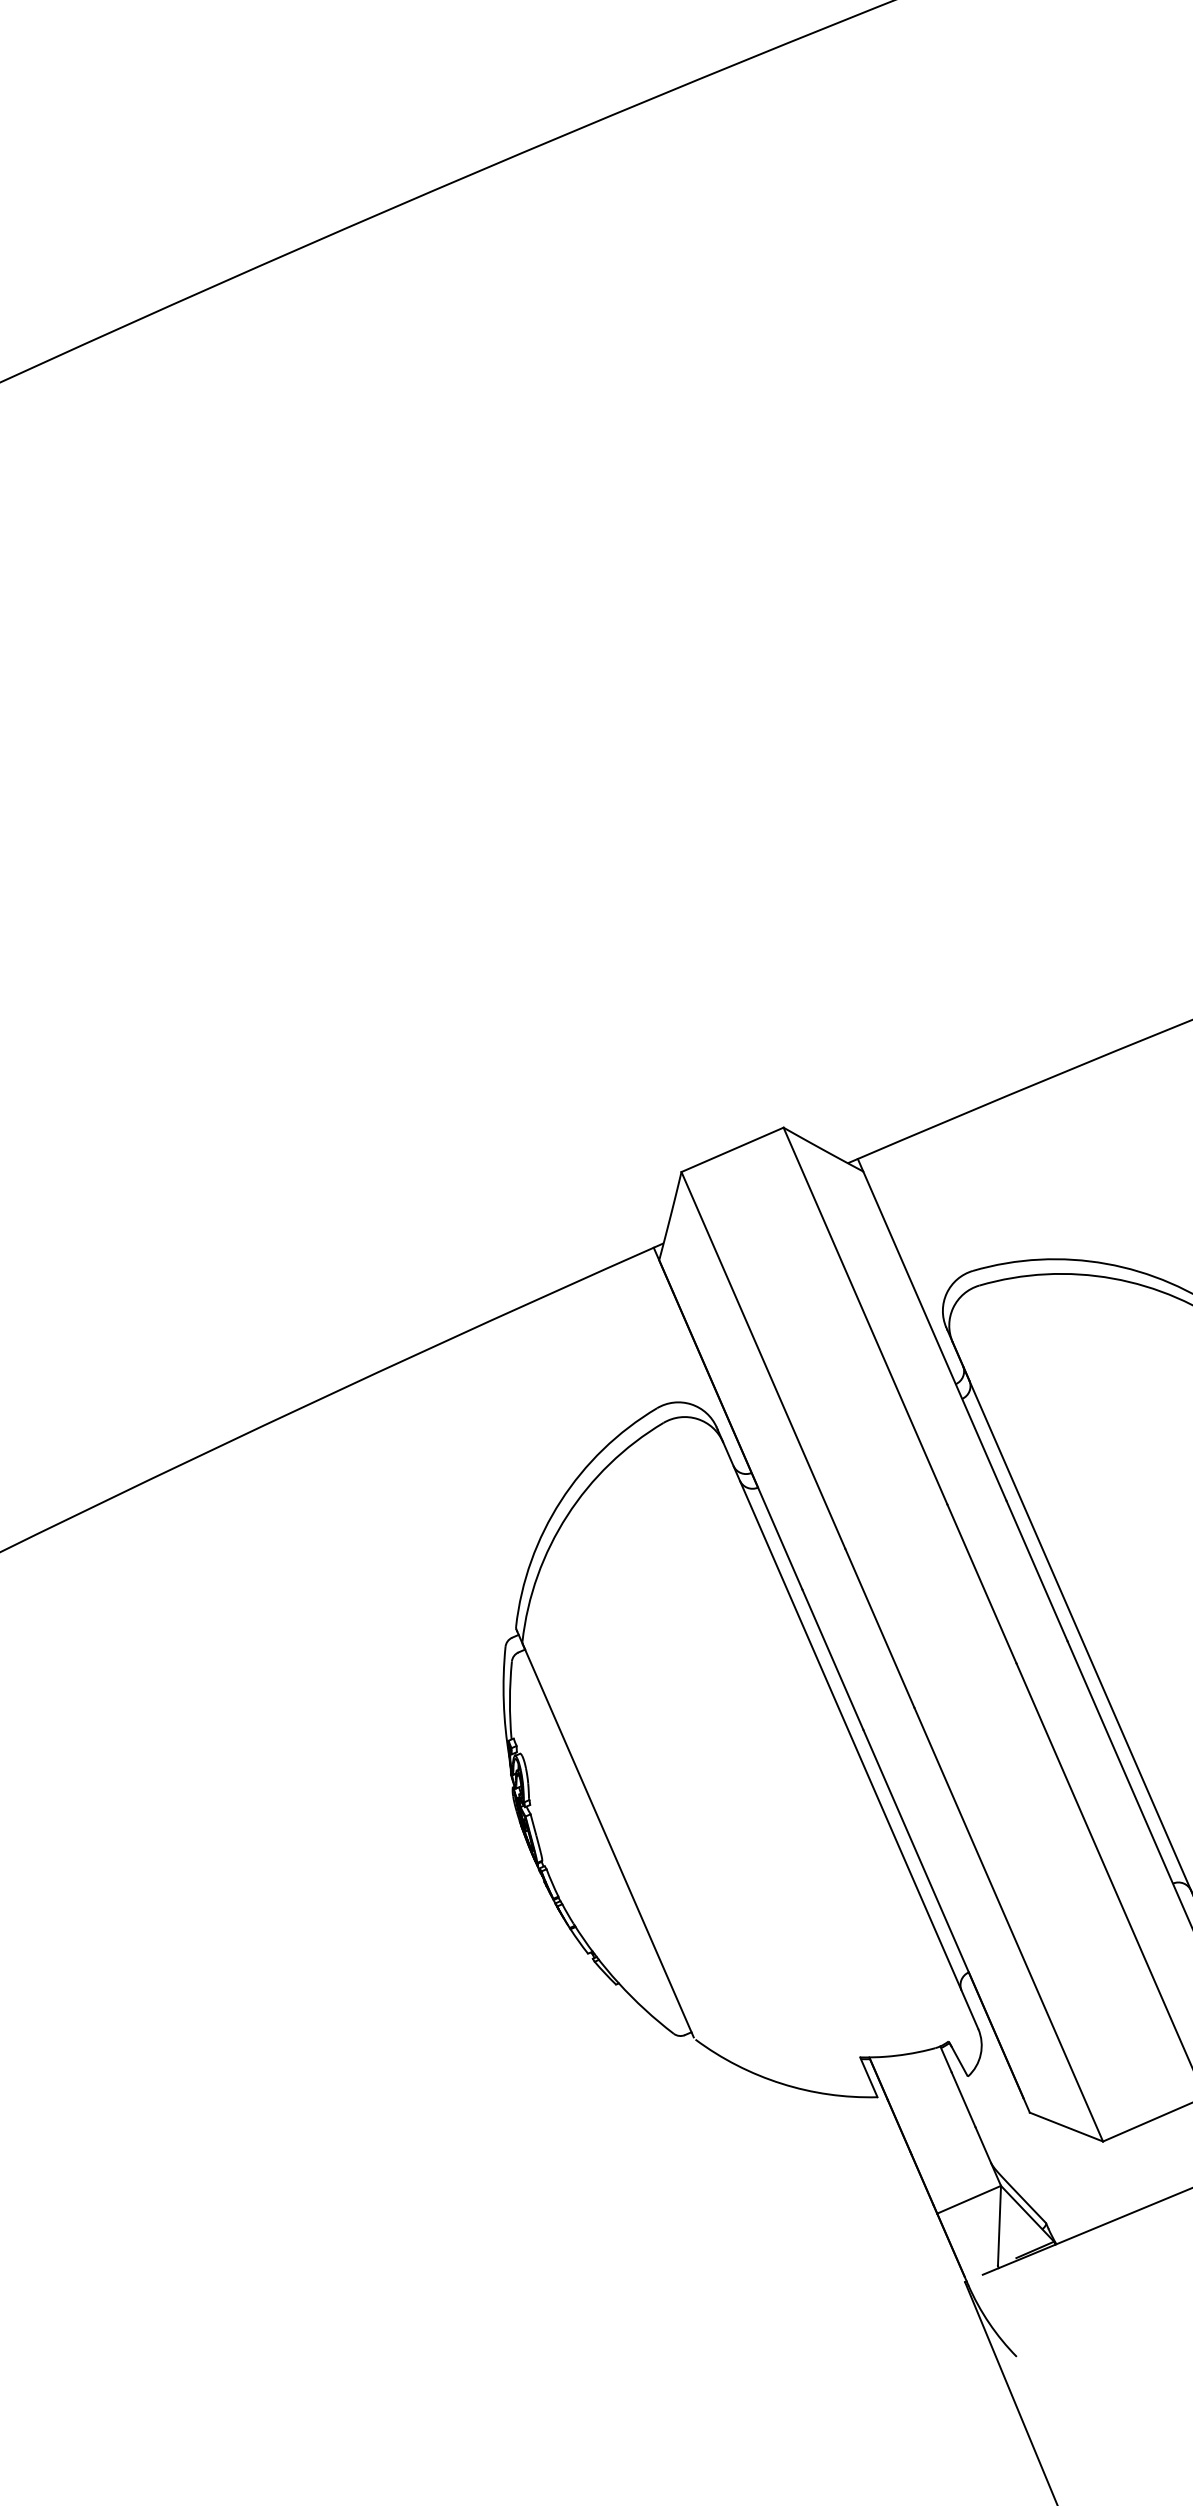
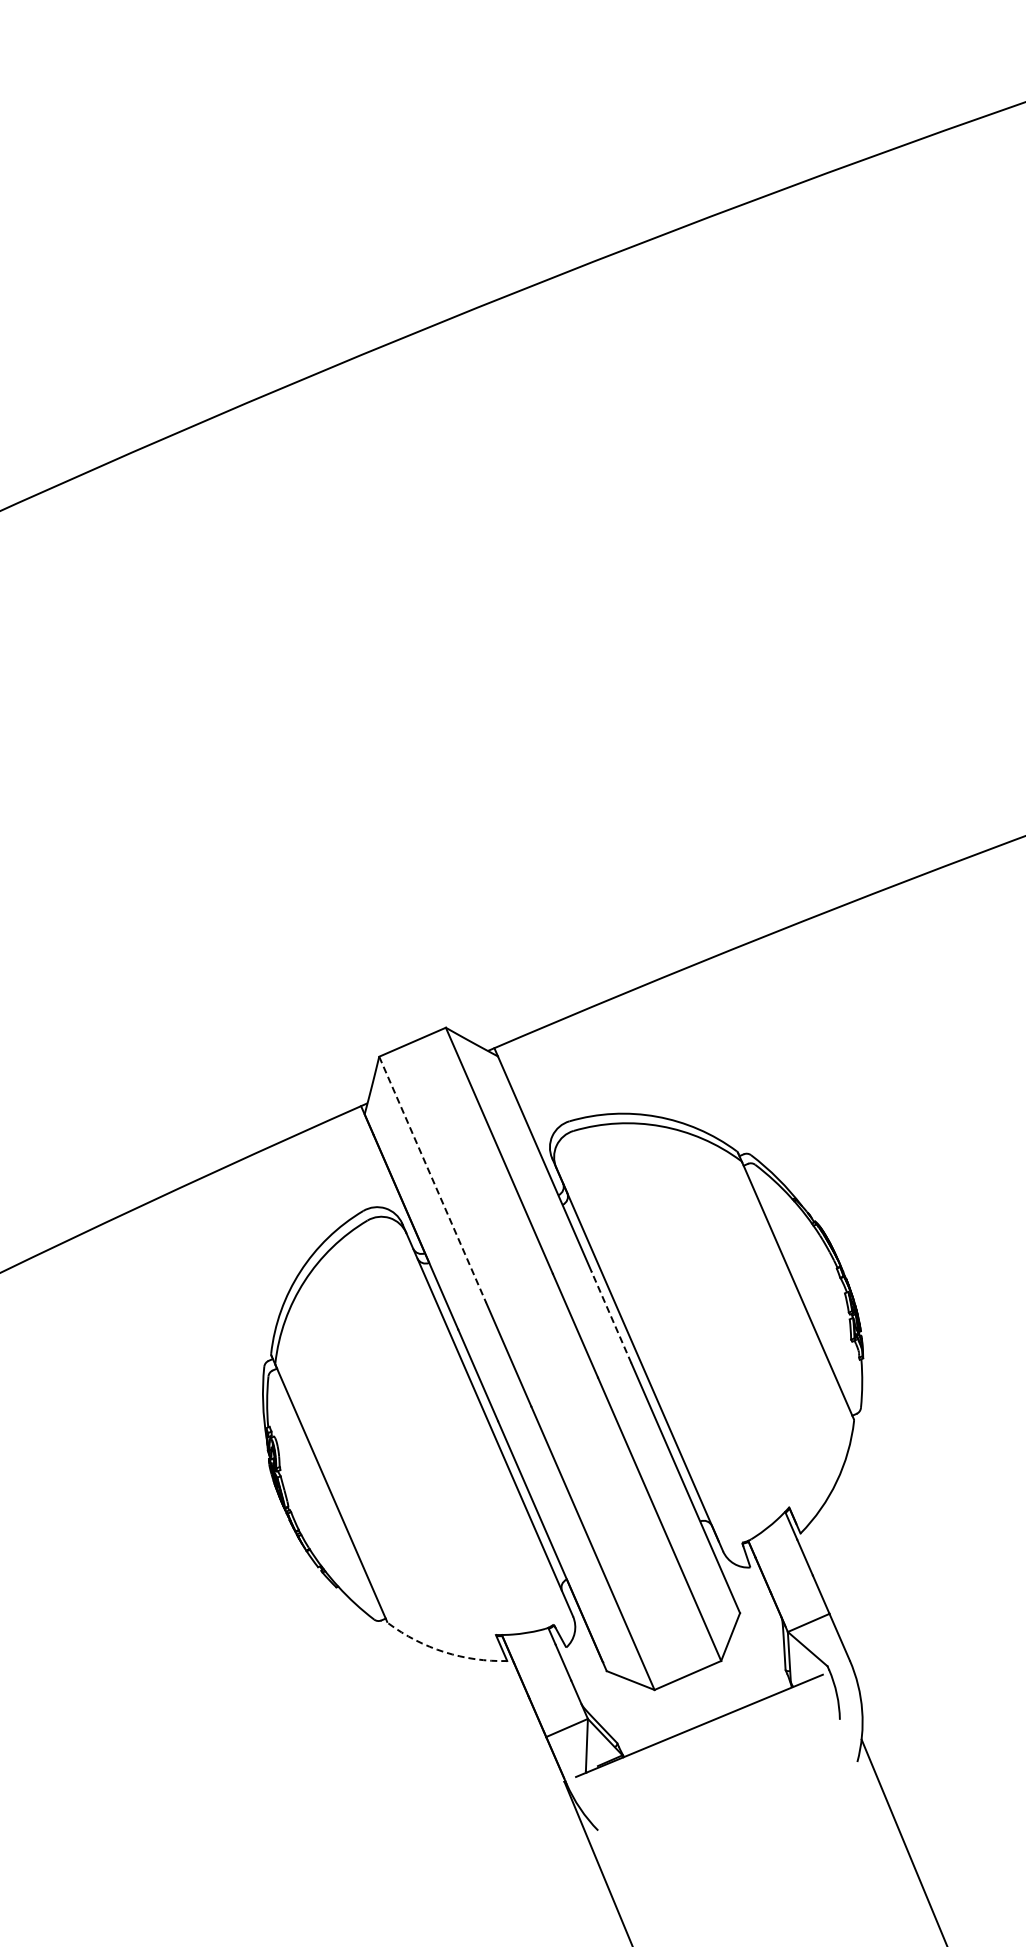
line: (763, 1361) -> (432, 1180), solid -> dashed
line: (1037, 1571) -> (611, 1317), solid -> dashed
arc: (781, 2084) -> (444, 1652), solid -> dashed

